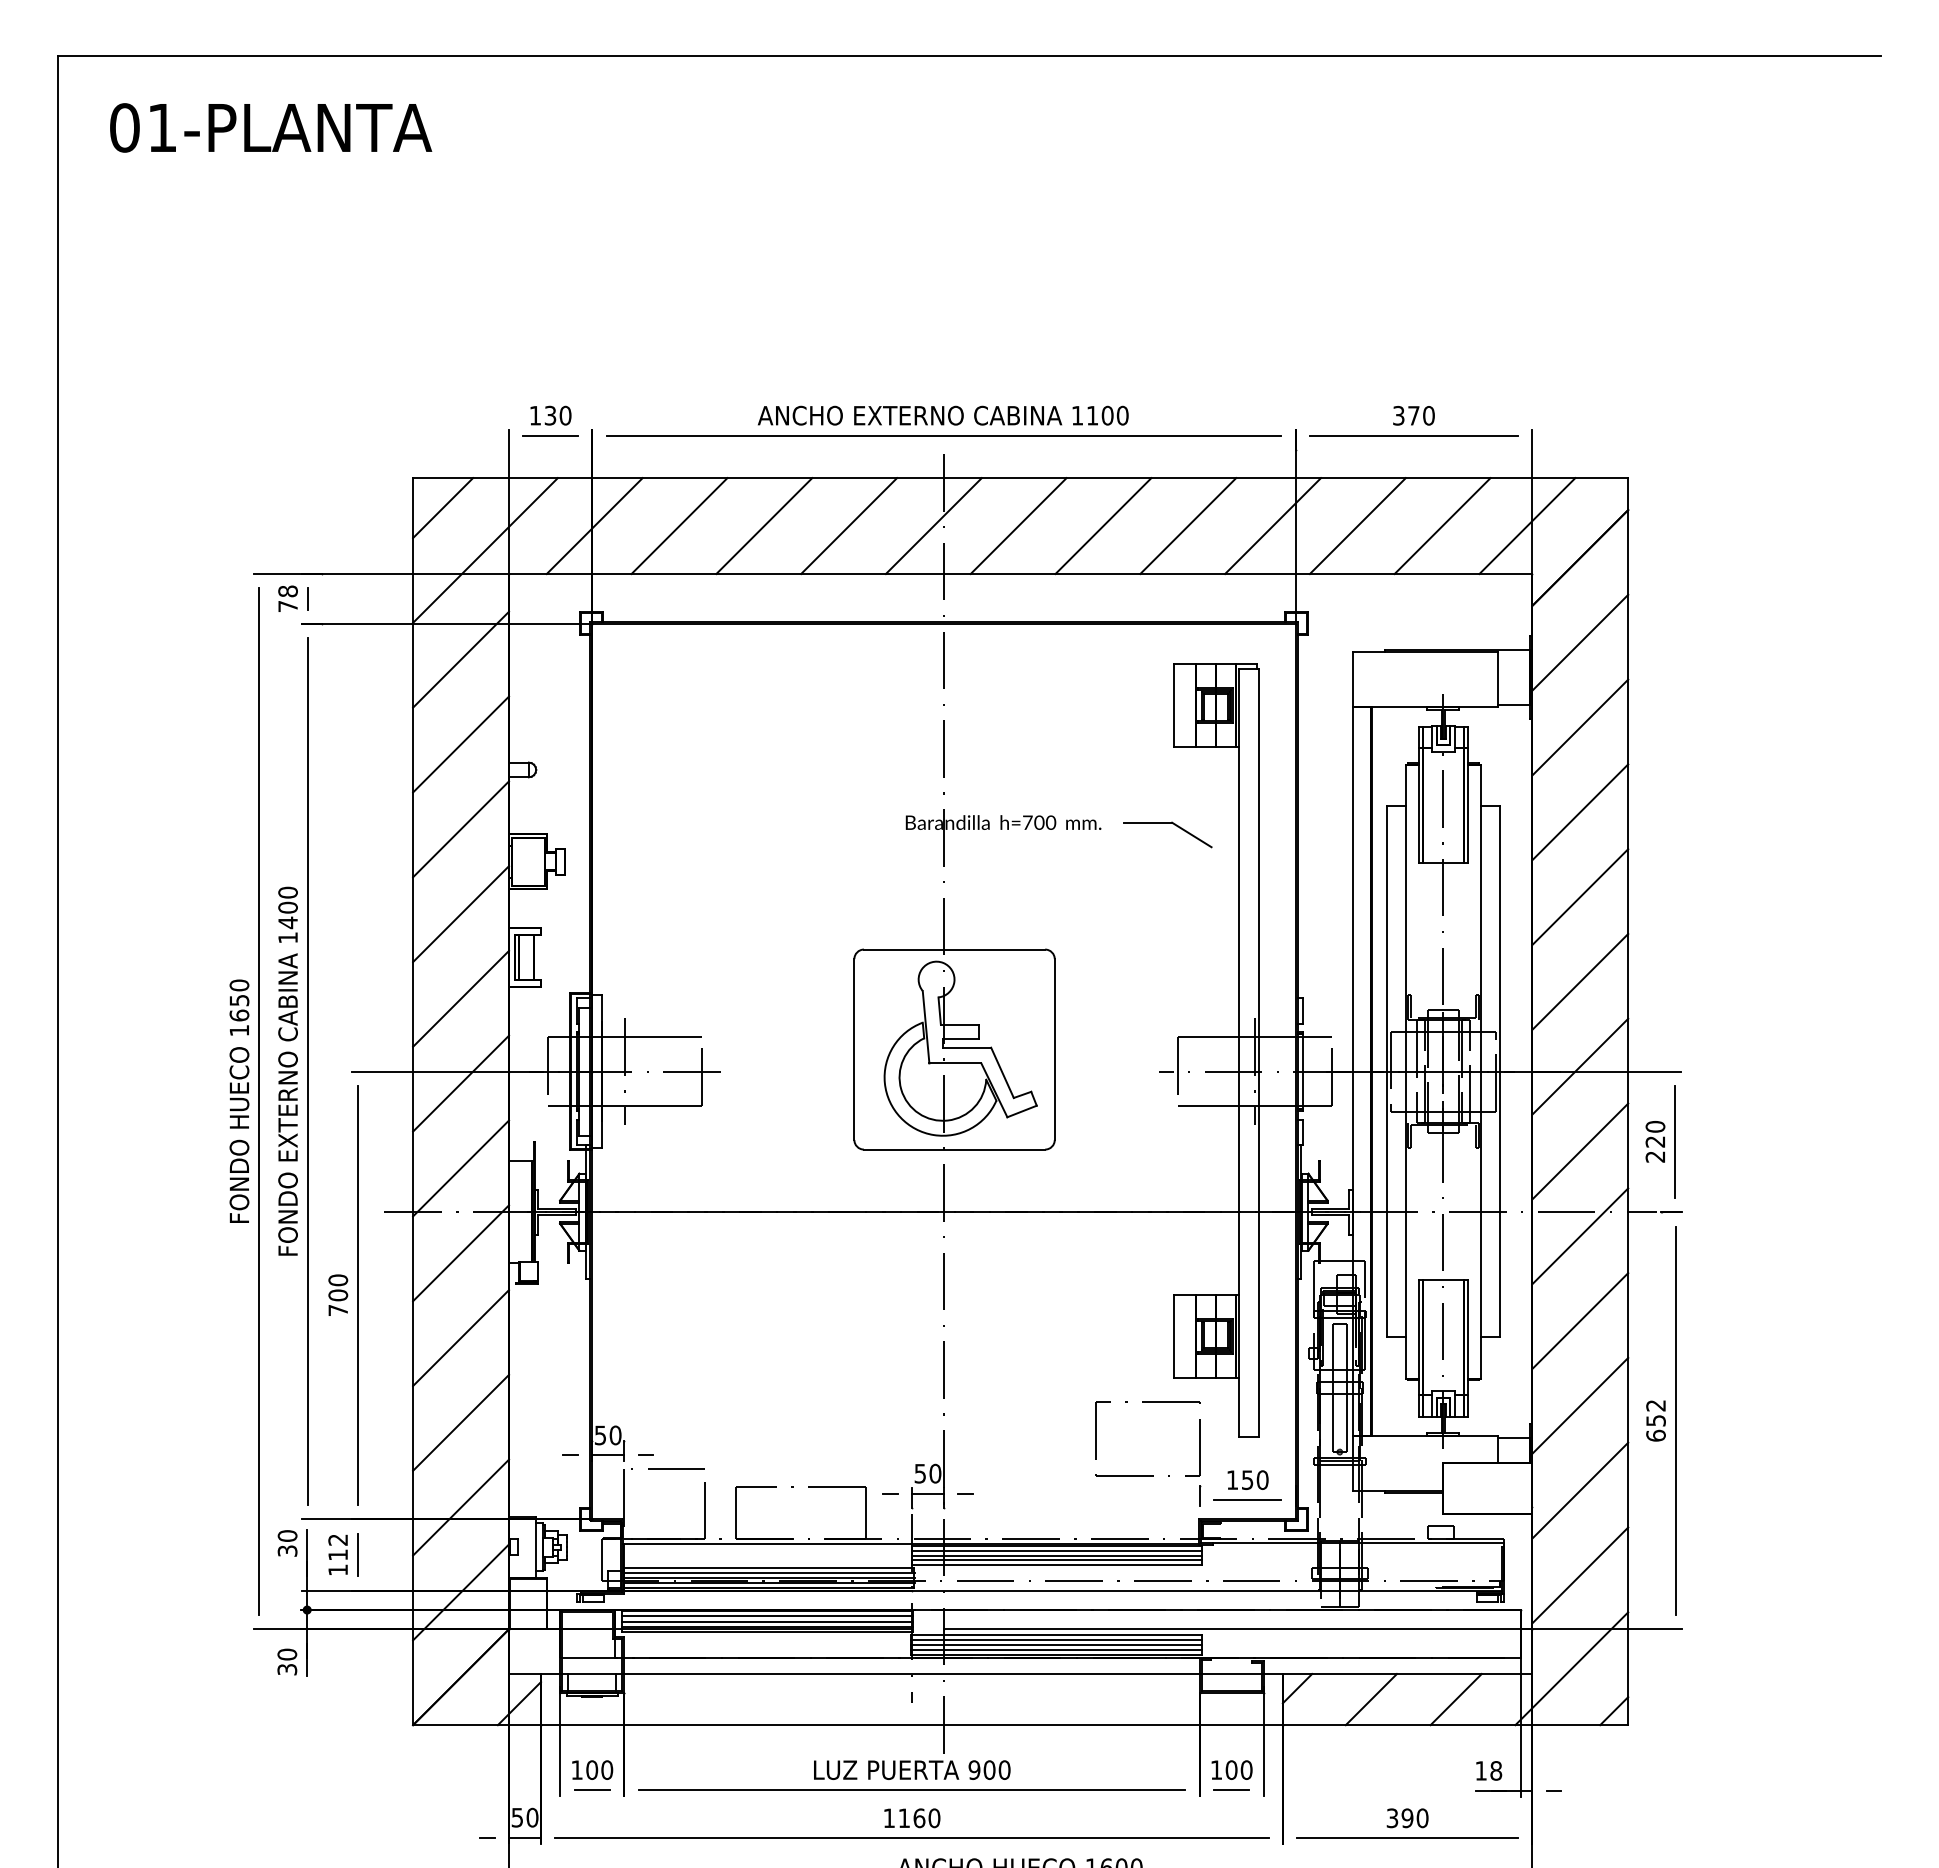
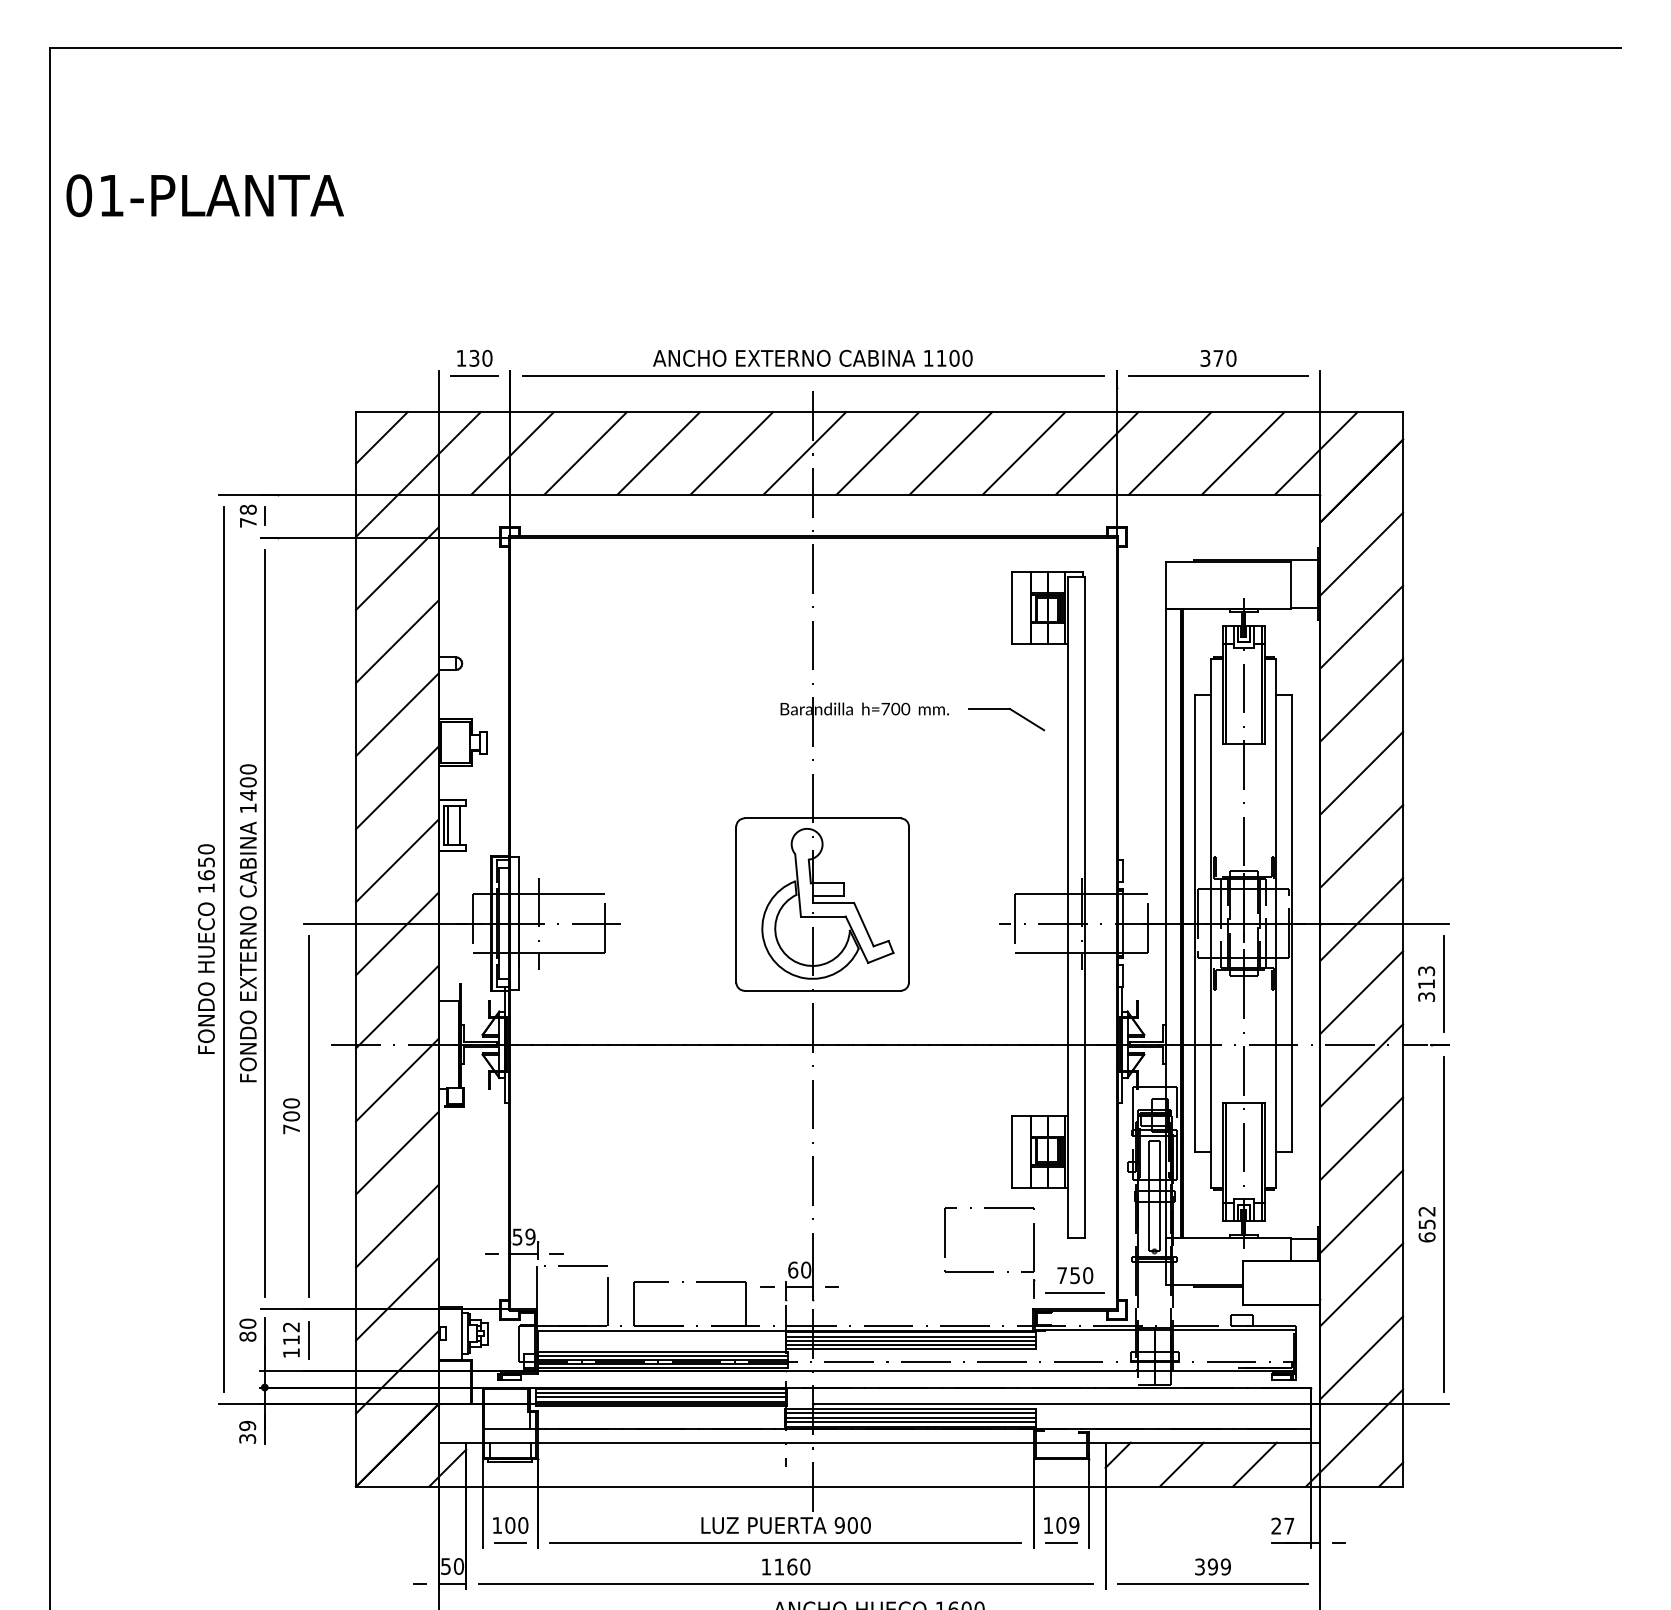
text: (271, 127) -> (205, 195), moved
text: (1655, 1141) -> (1426, 983), 220 -> 313
text: (615, 1435) -> (530, 1237), 50 -> 59
text: (920, 1473) -> (793, 1269), 50 -> 60
text: (1232, 1479) -> (1062, 1275), 150 -> 750
text: (287, 1550) -> (247, 1336), 30 -> 80
text: (287, 1654) -> (247, 1425), 30 -> 39
text: (1246, 1769) -> (1074, 1524), 100 -> 109
text: (1488, 1770) -> (1282, 1525), 18 -> 27
text: (1422, 1818) -> (1225, 1567), 390 -> 399

